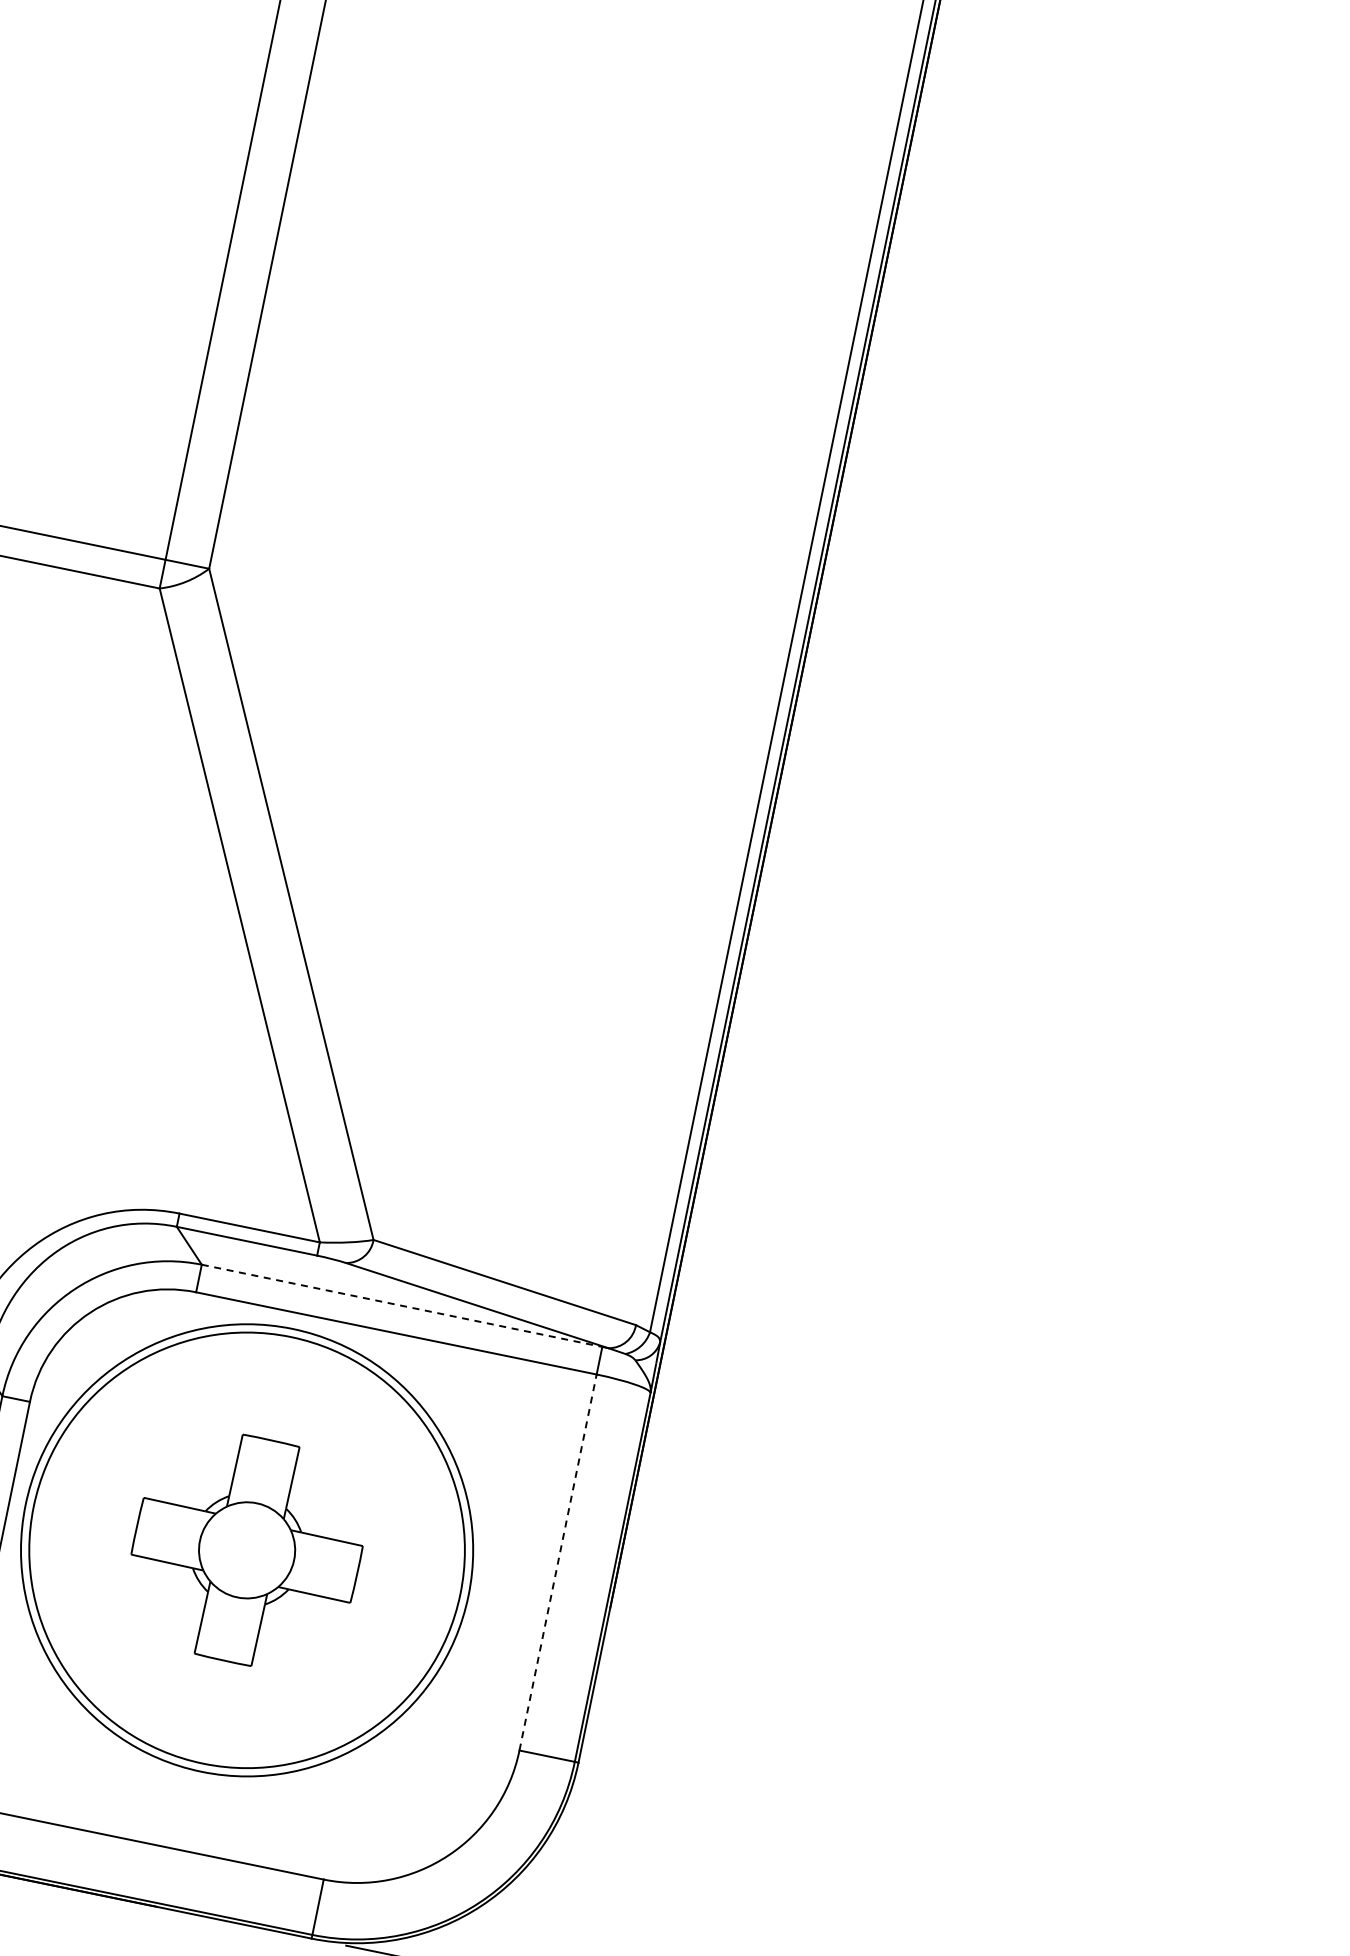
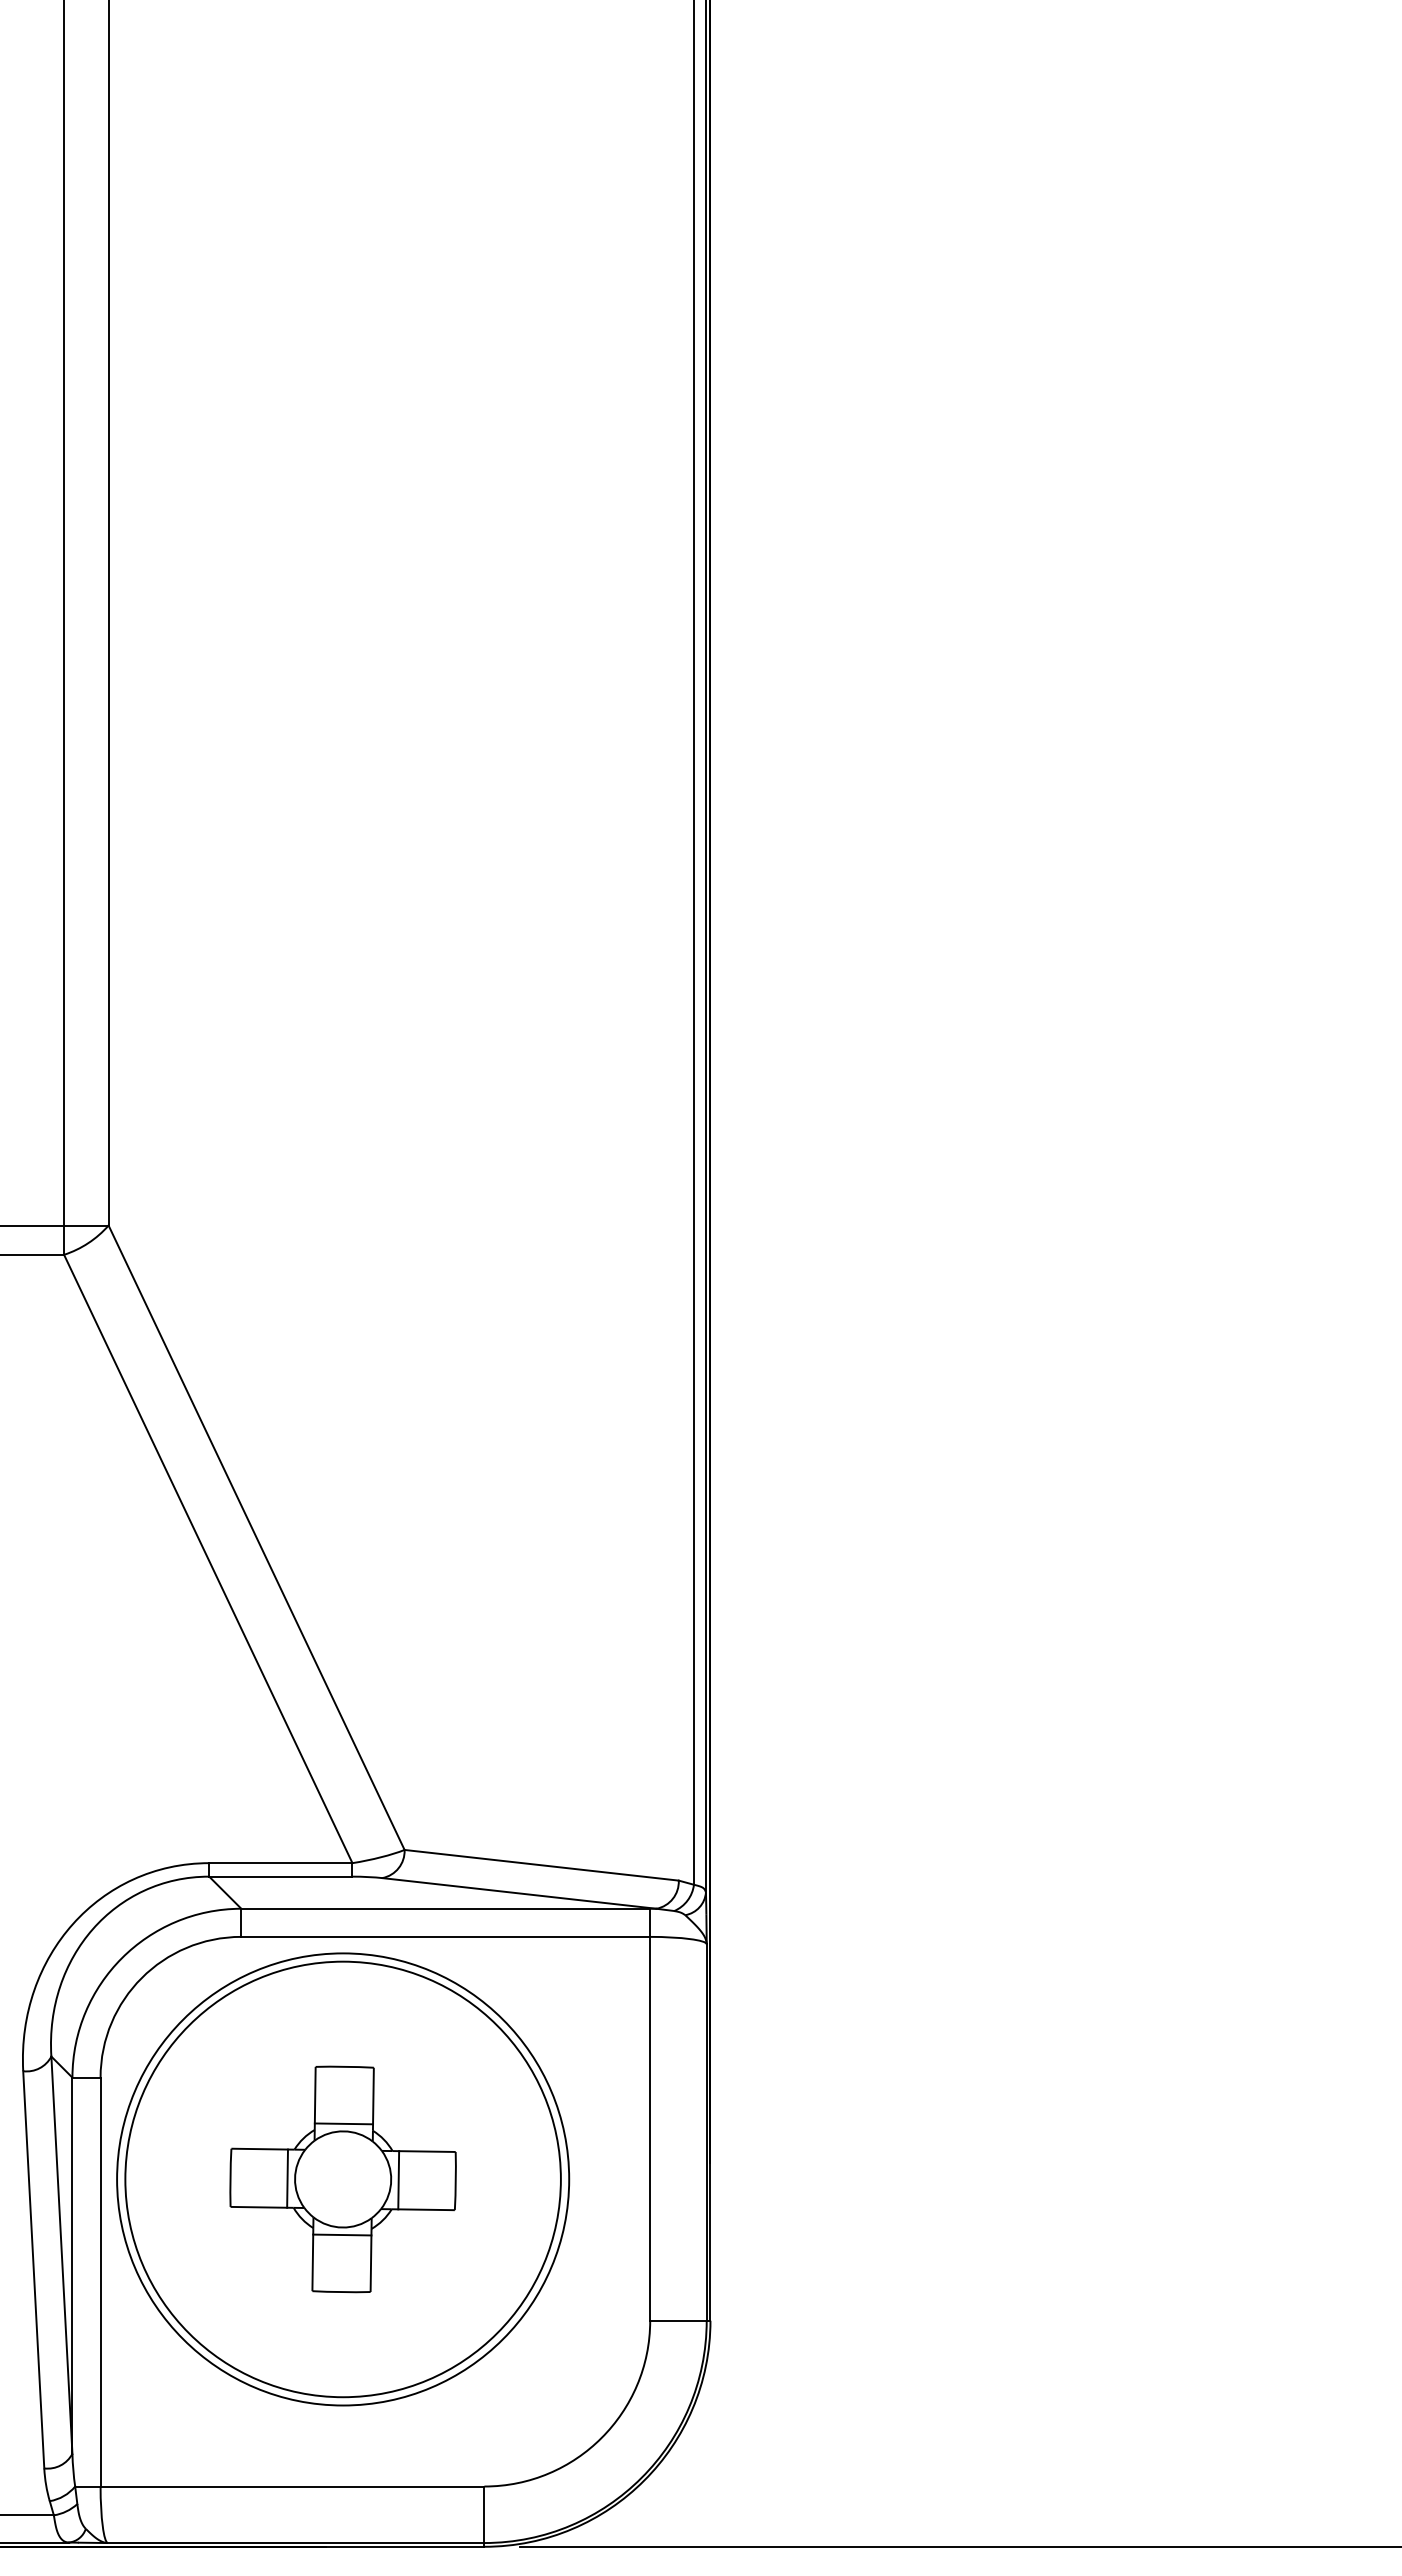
line: (402, 1305) -> (446, 1908), dashed -> solid
line: (258, 1495) -> (343, 2123), added
line: (192, 1538) -> (287, 2178), added
line: (301, 1562) -> (398, 2180), added
line: (558, 1562) -> (650, 2128), dashed -> solid
line: (235, 1604) -> (342, 2234), added

